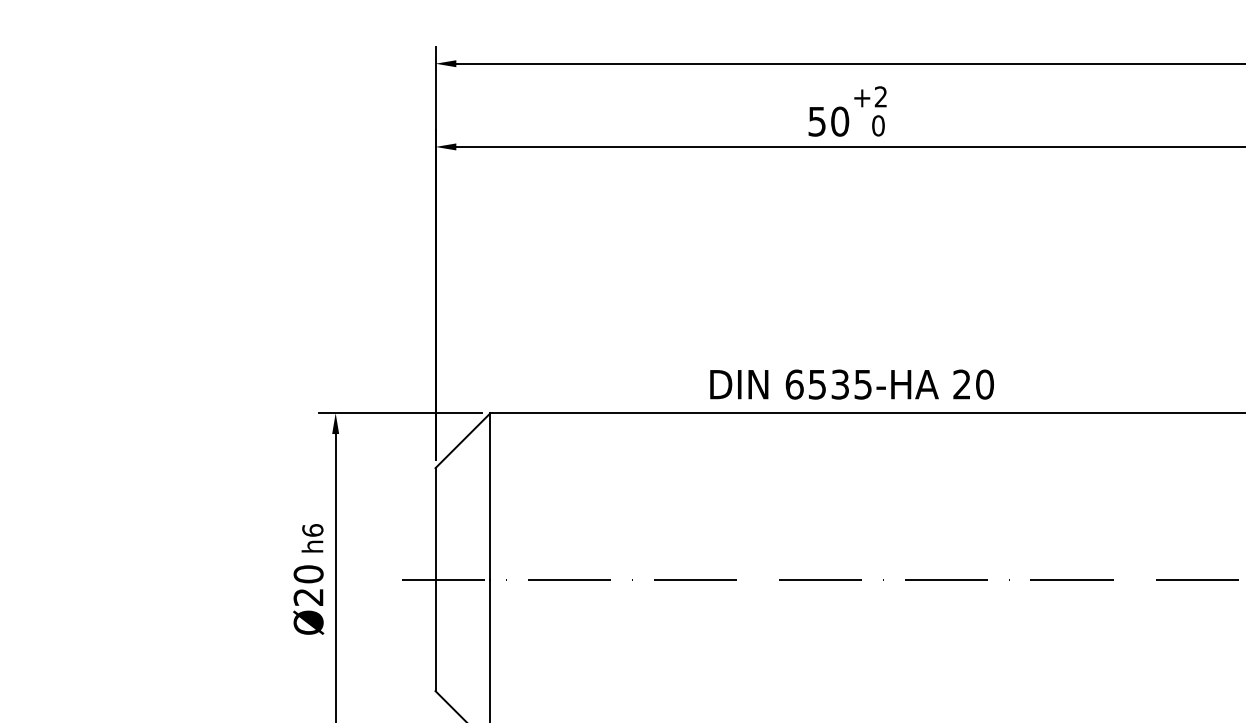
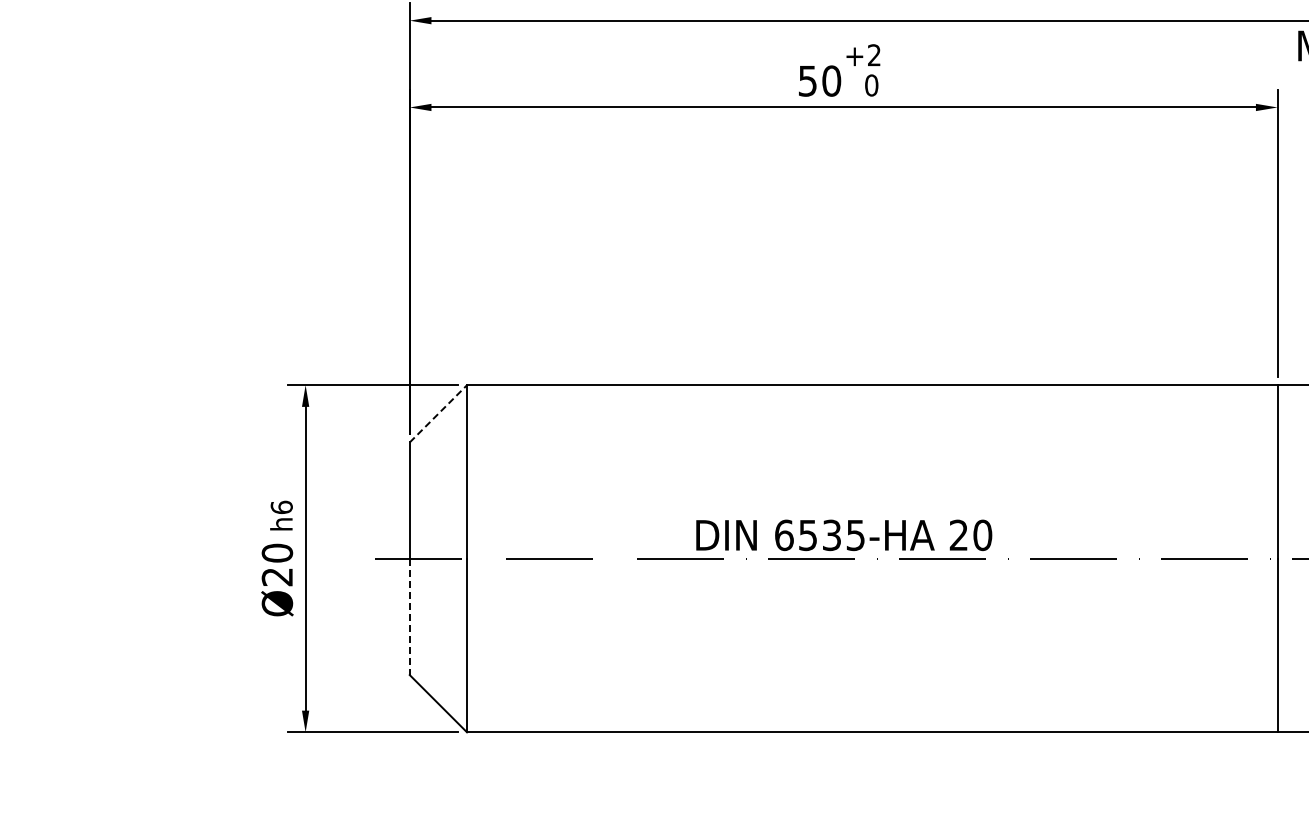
text: (852, 384) -> (844, 535), moved
line: (463, 440) -> (438, 413), solid -> dashed
line: (435, 635) -> (409, 617), solid -> dashed

